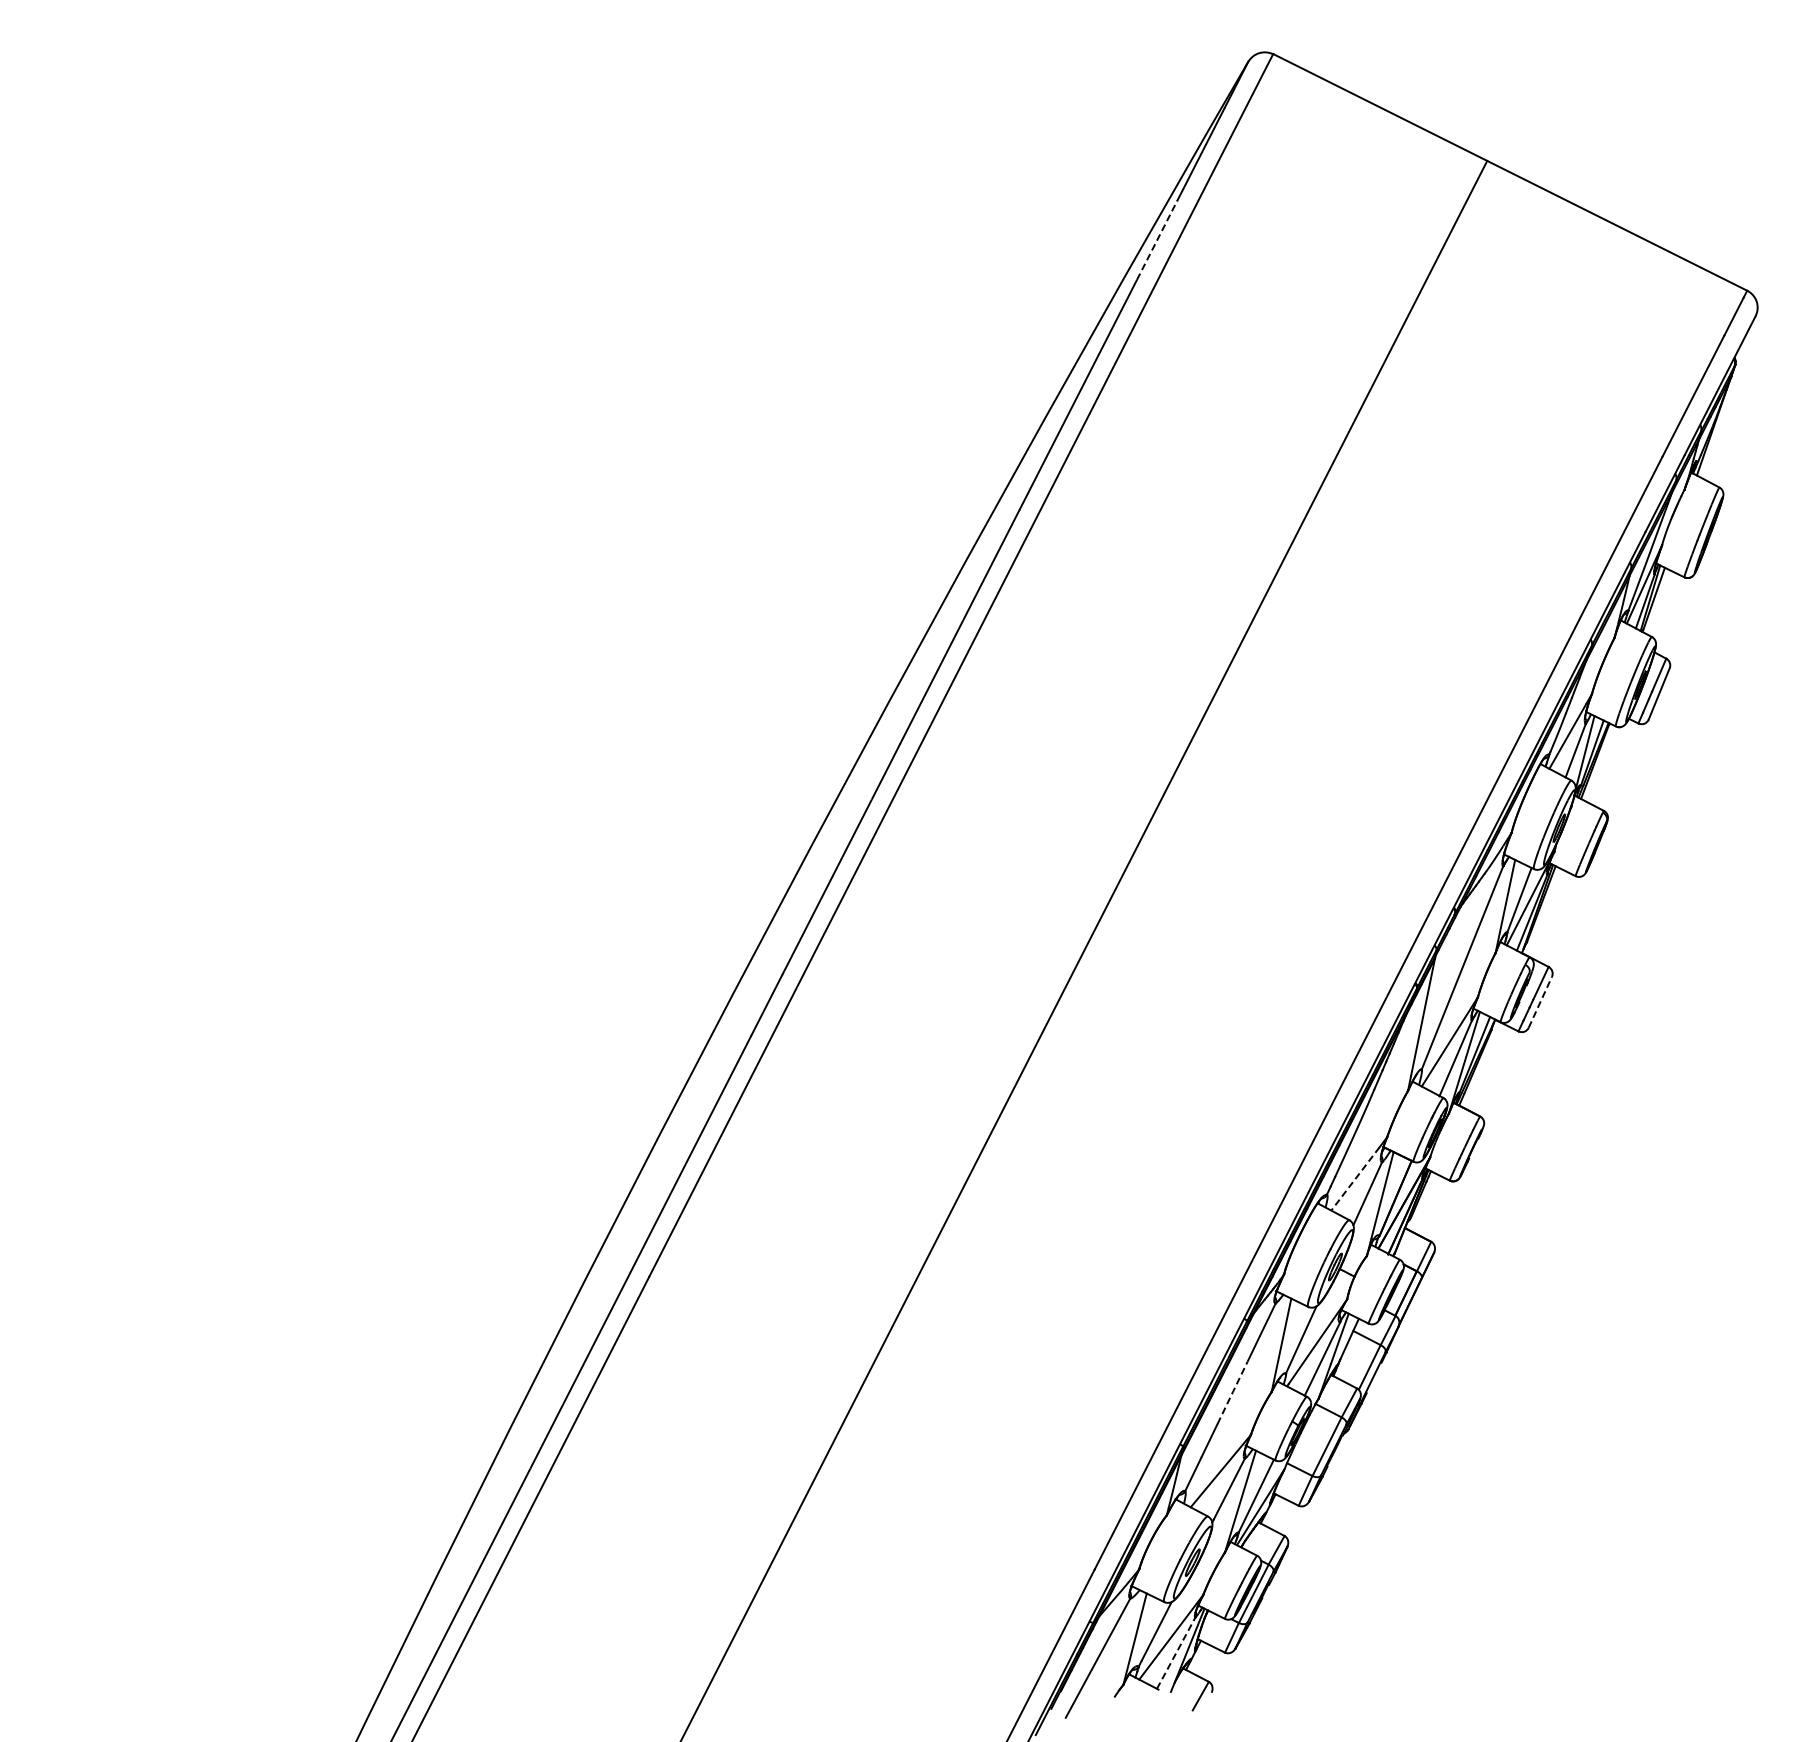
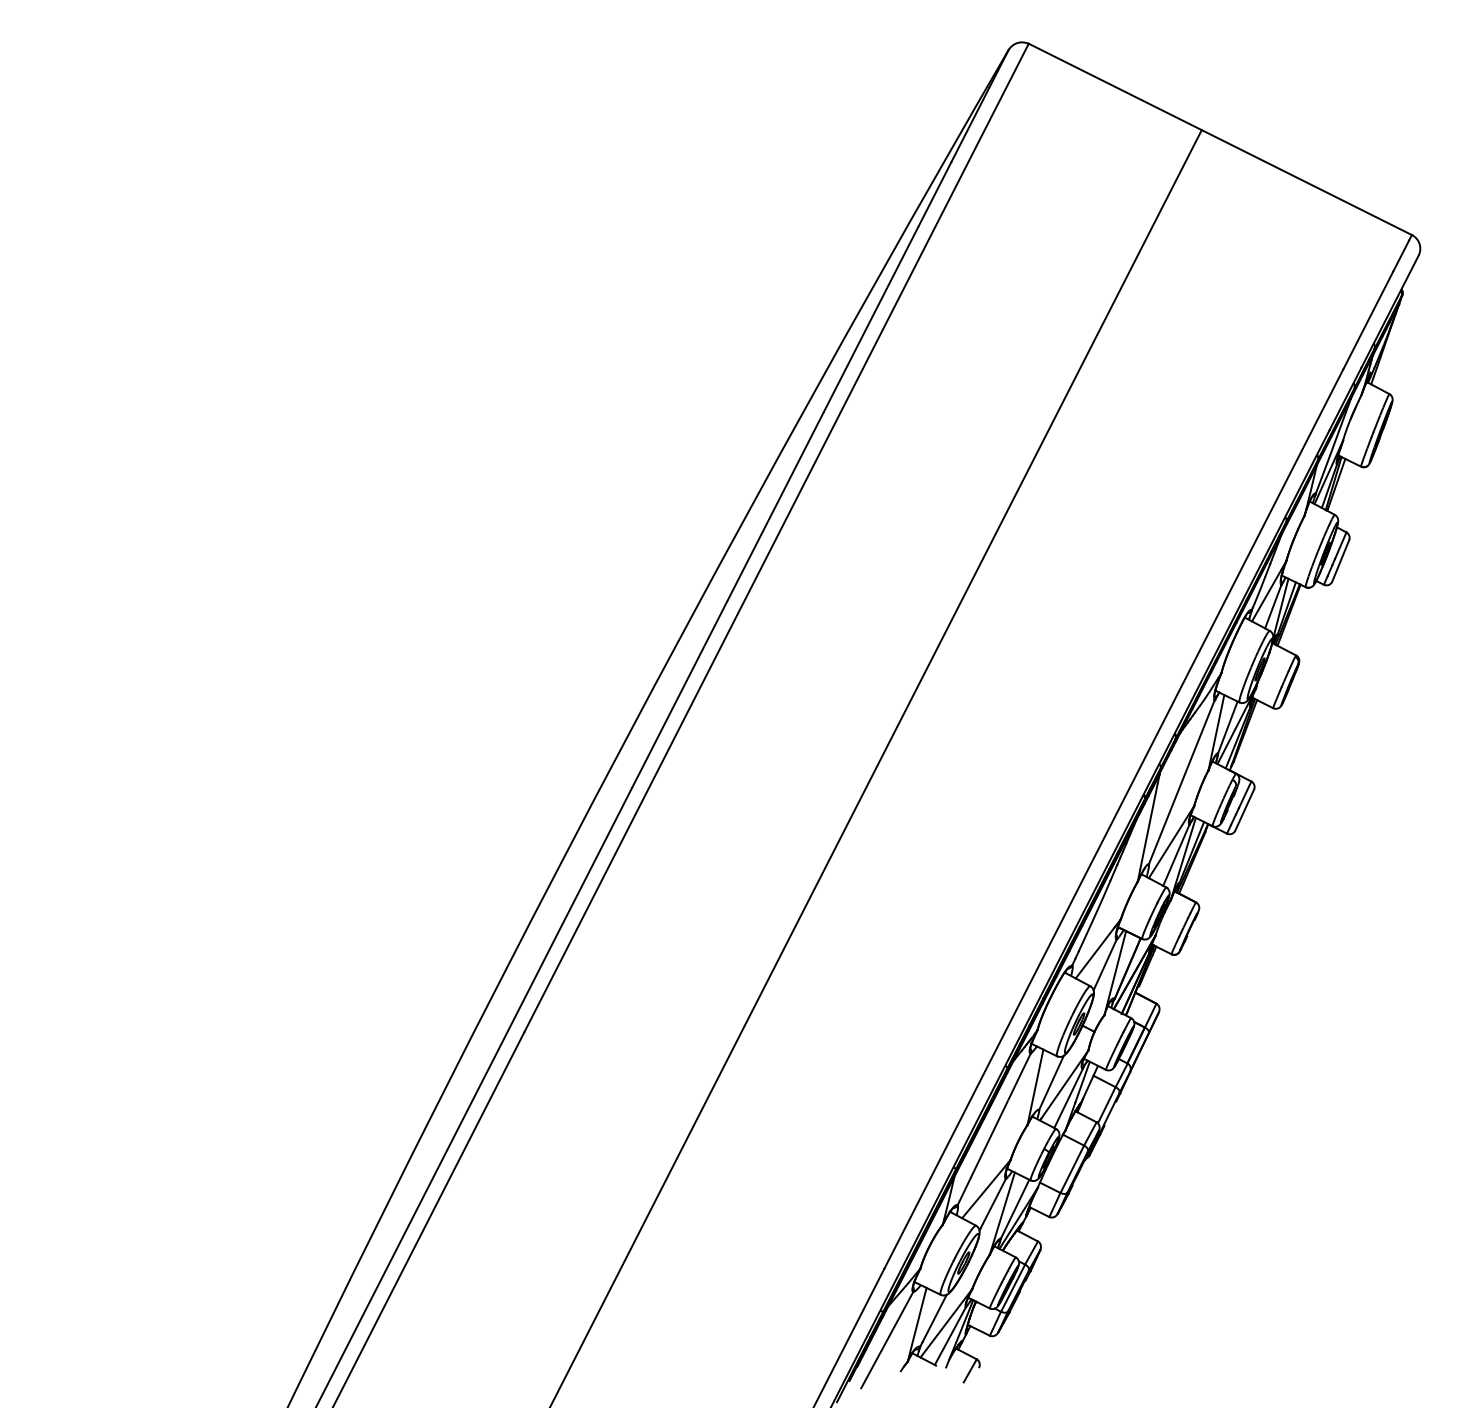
line: (1157, 240) -> (935, 194), dashed -> solid
line: (1540, 1001) -> (1244, 809), dashed -> solid
line: (1355, 1178) -> (1095, 952), dashed -> solid
line: (1232, 1392) -> (995, 1125), dashed -> solid
line: (1176, 1653) -> (950, 1336), dashed -> solid

